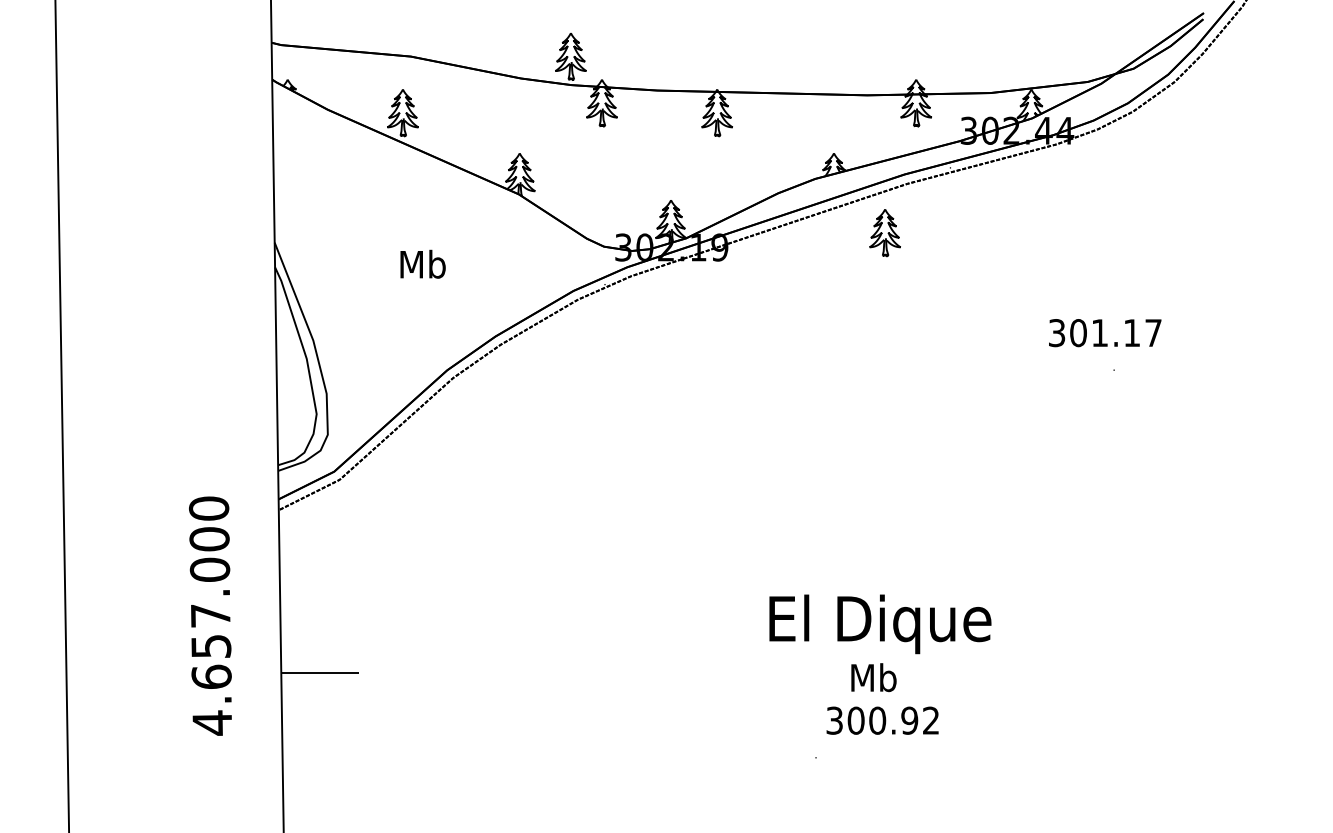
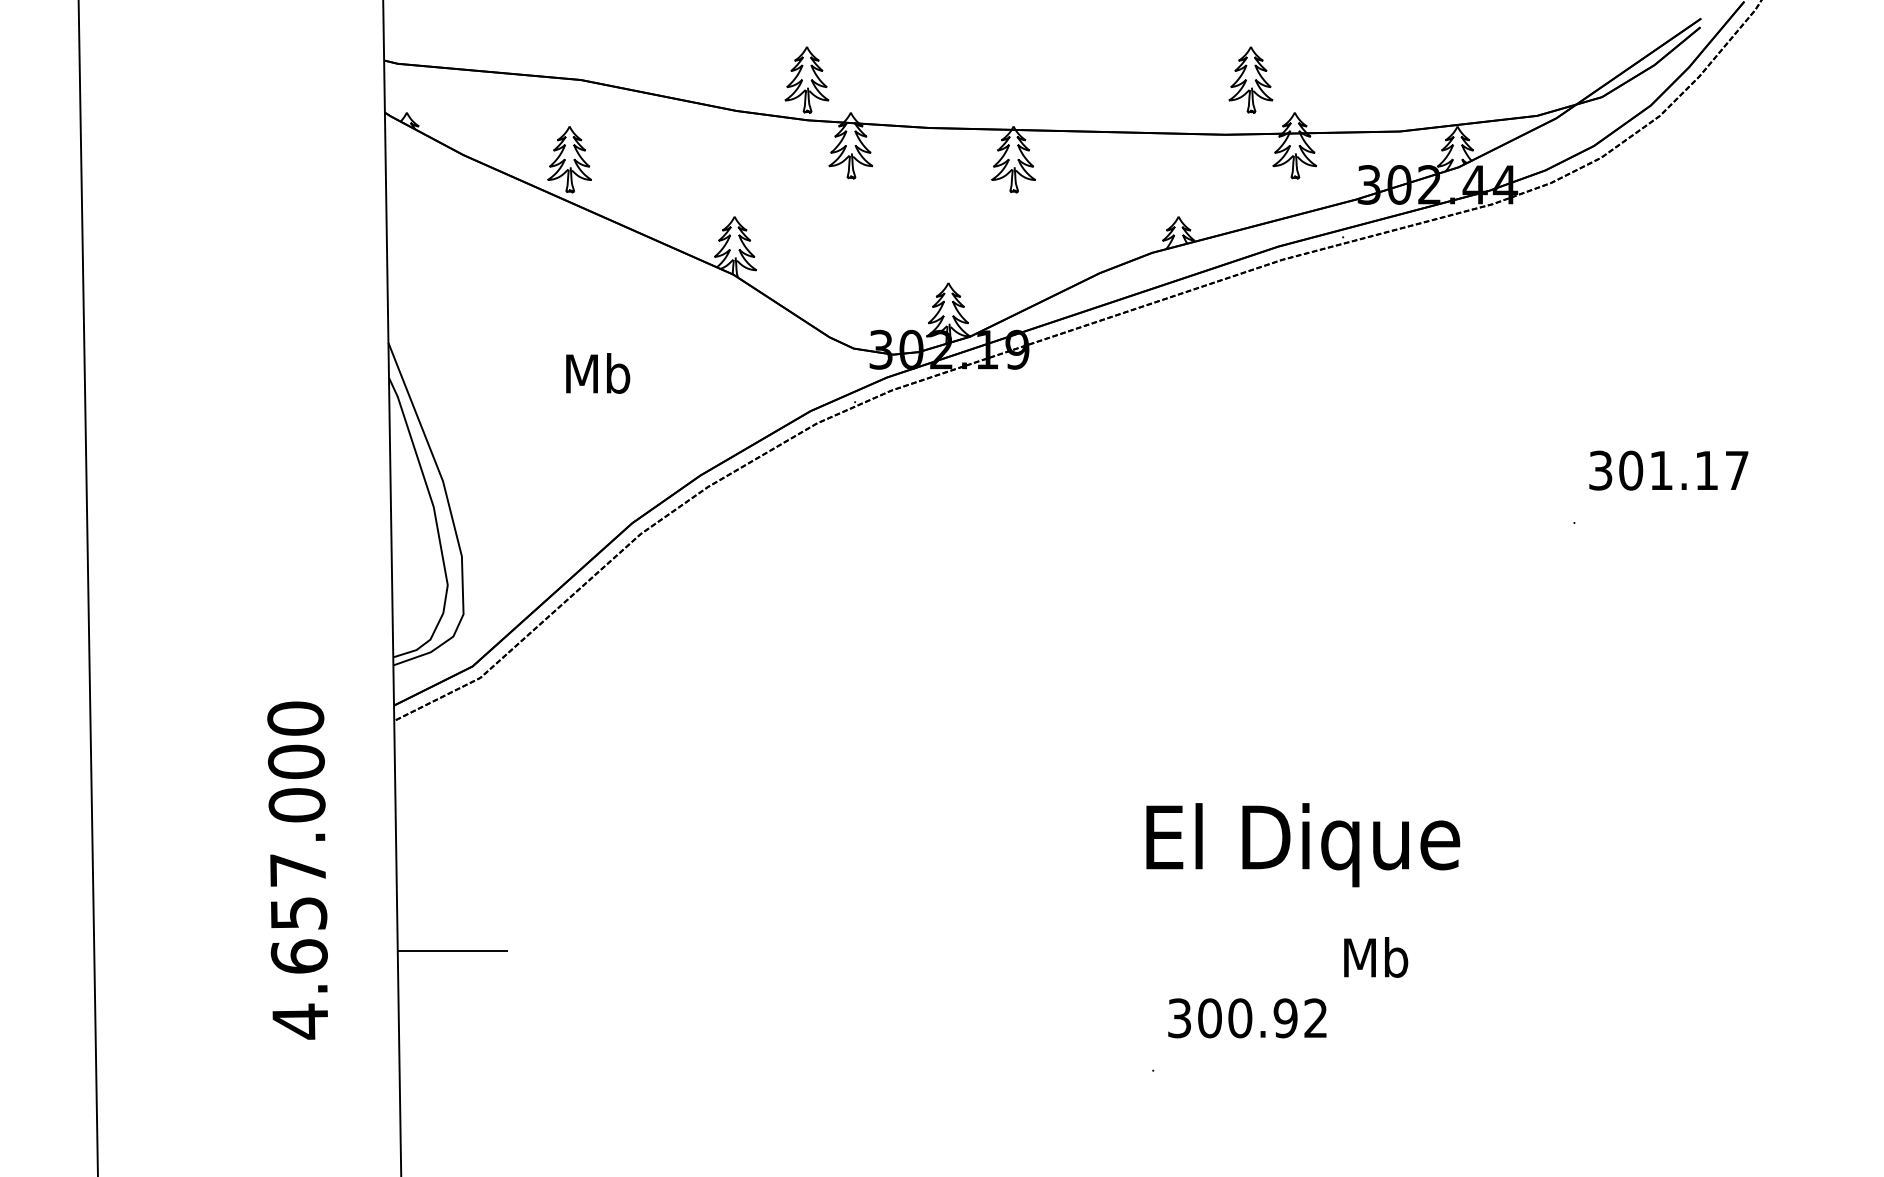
part: (884, 232) -> (1250, 79), moved
text: (1104, 332) -> (1668, 470), moved
text: (880, 624) -> (1303, 845), moved
text: (874, 677) -> (1376, 957), moved

